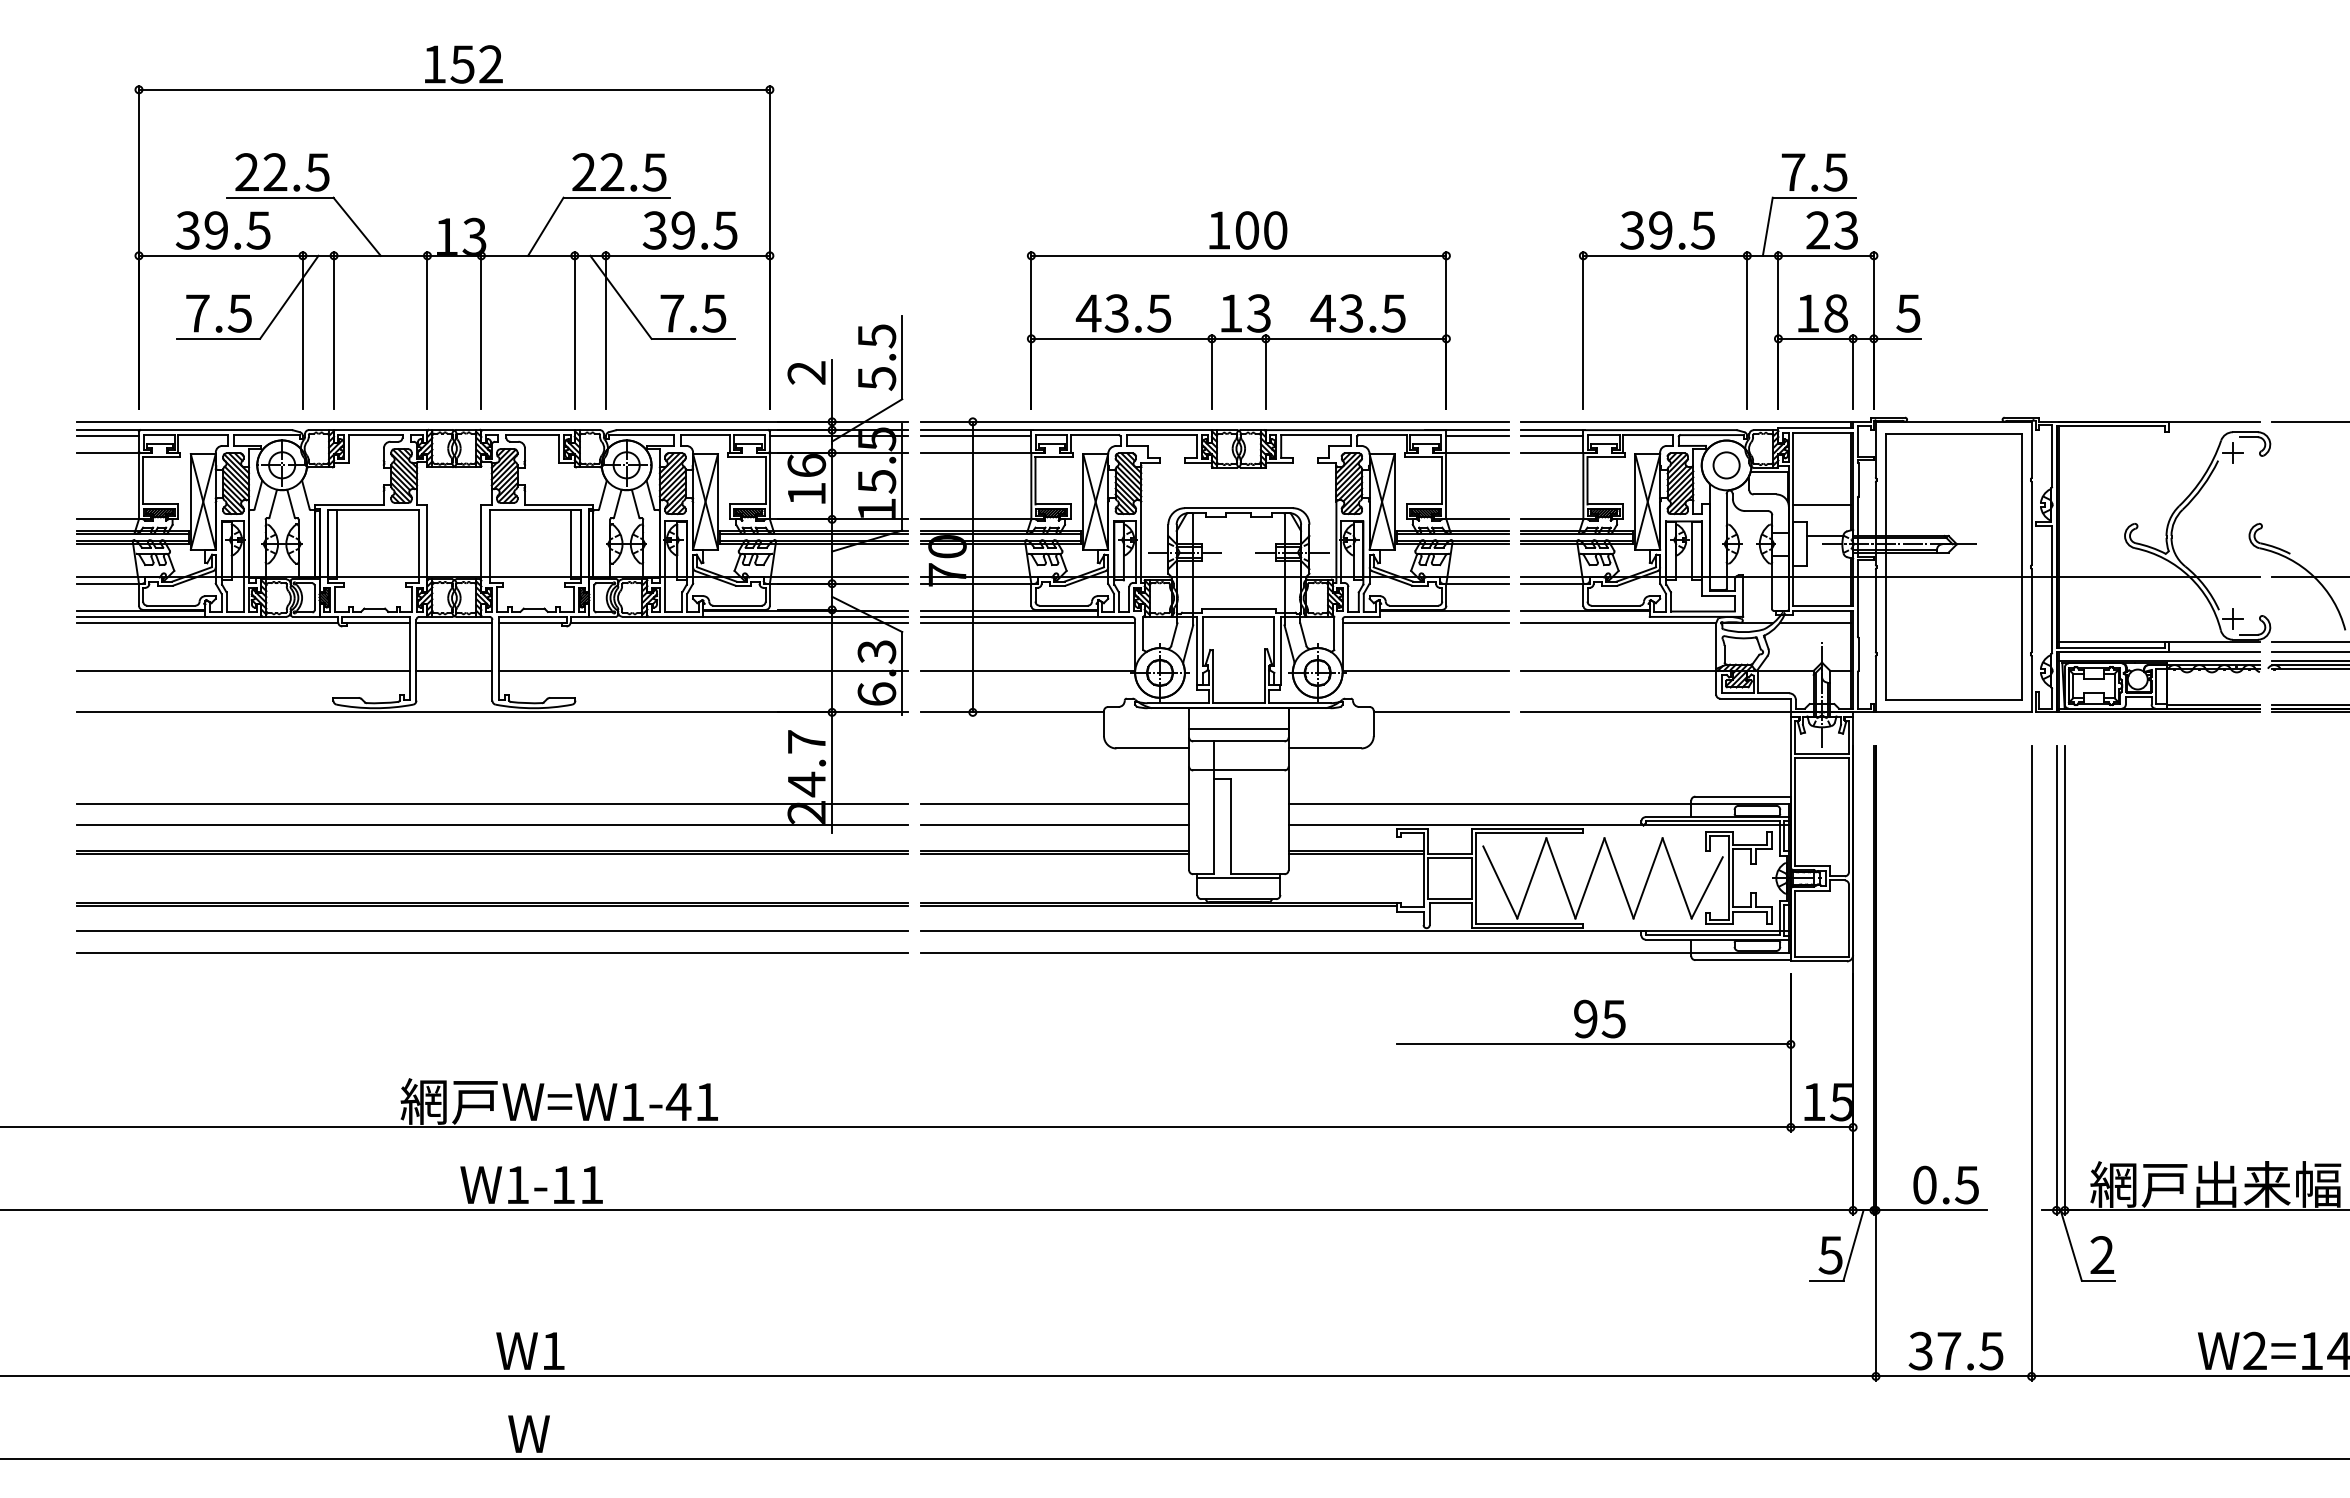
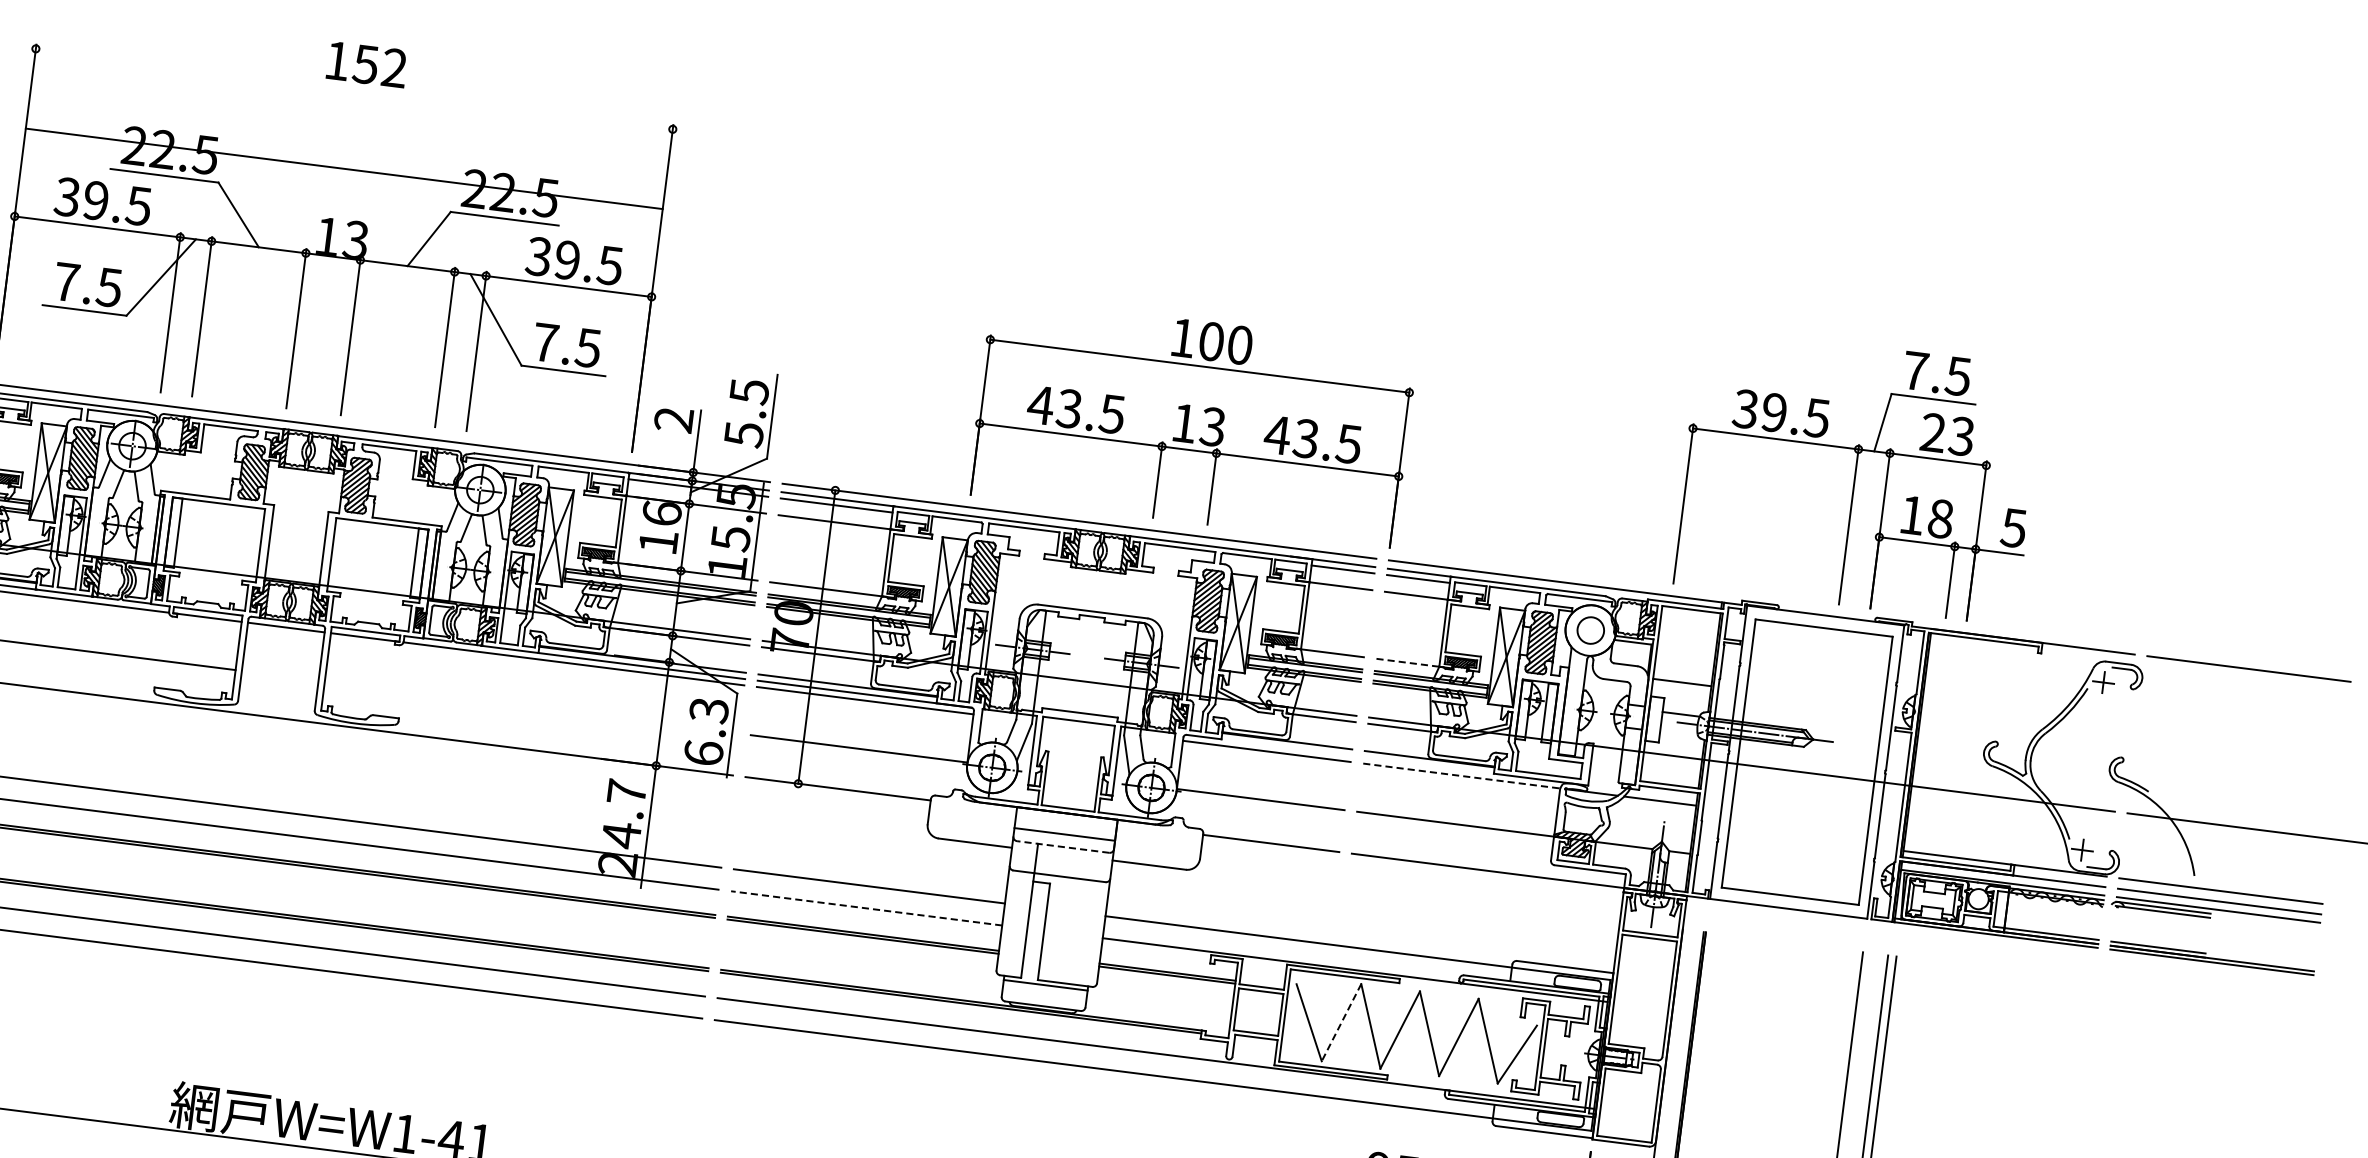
line: (454, 89) -> (344, 168), moved
part: (1750, 281) -> (1858, 475), moved
part: (1238, 310) -> (1192, 421), moved
line: (1552, 519) -> (1408, 662), solid -> dashed
line: (1618, 623) -> (1461, 776), solid -> dashed
line: (454, 670) -> (280, 675), removed
line: (703, 670) -> (531, 707), removed
line: (1238, 741) -> (1062, 847), solid -> dashed
line: (1054, 825) -> (866, 908), solid -> dashed
line: (1531, 878) -> (1341, 1022), solid -> dashed

